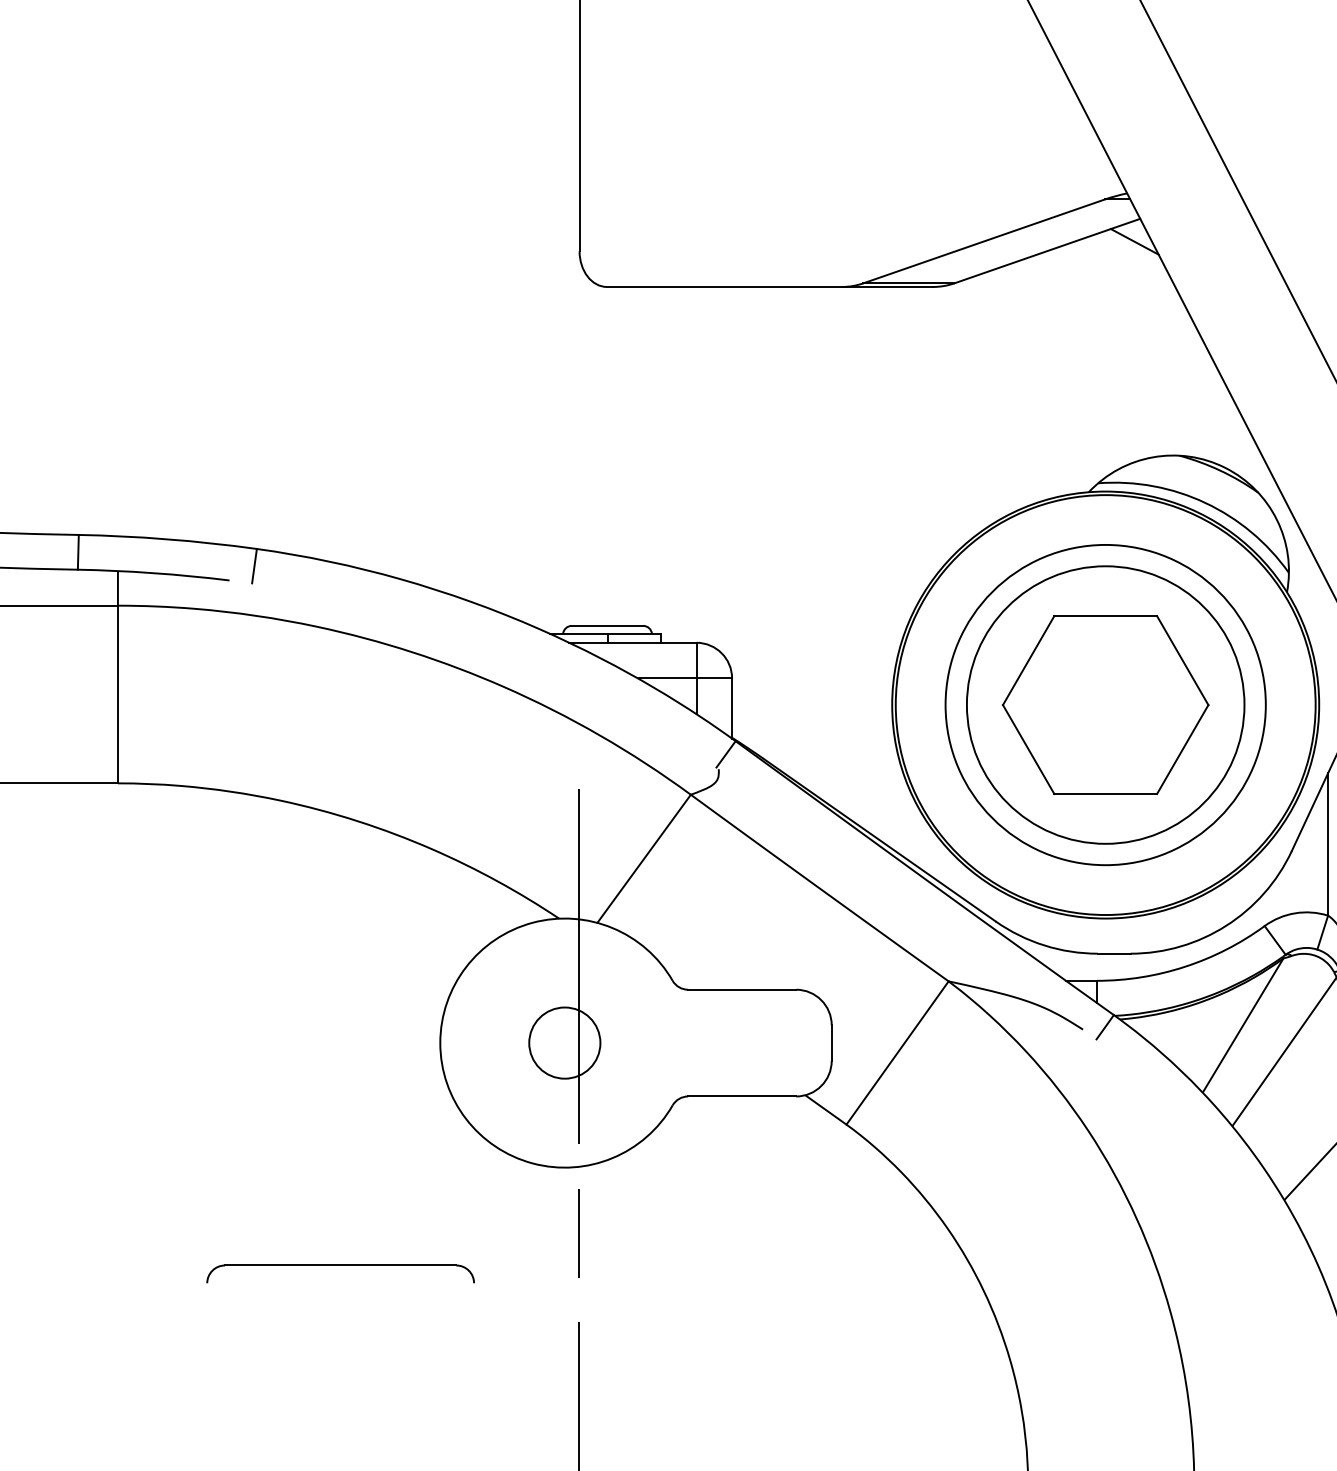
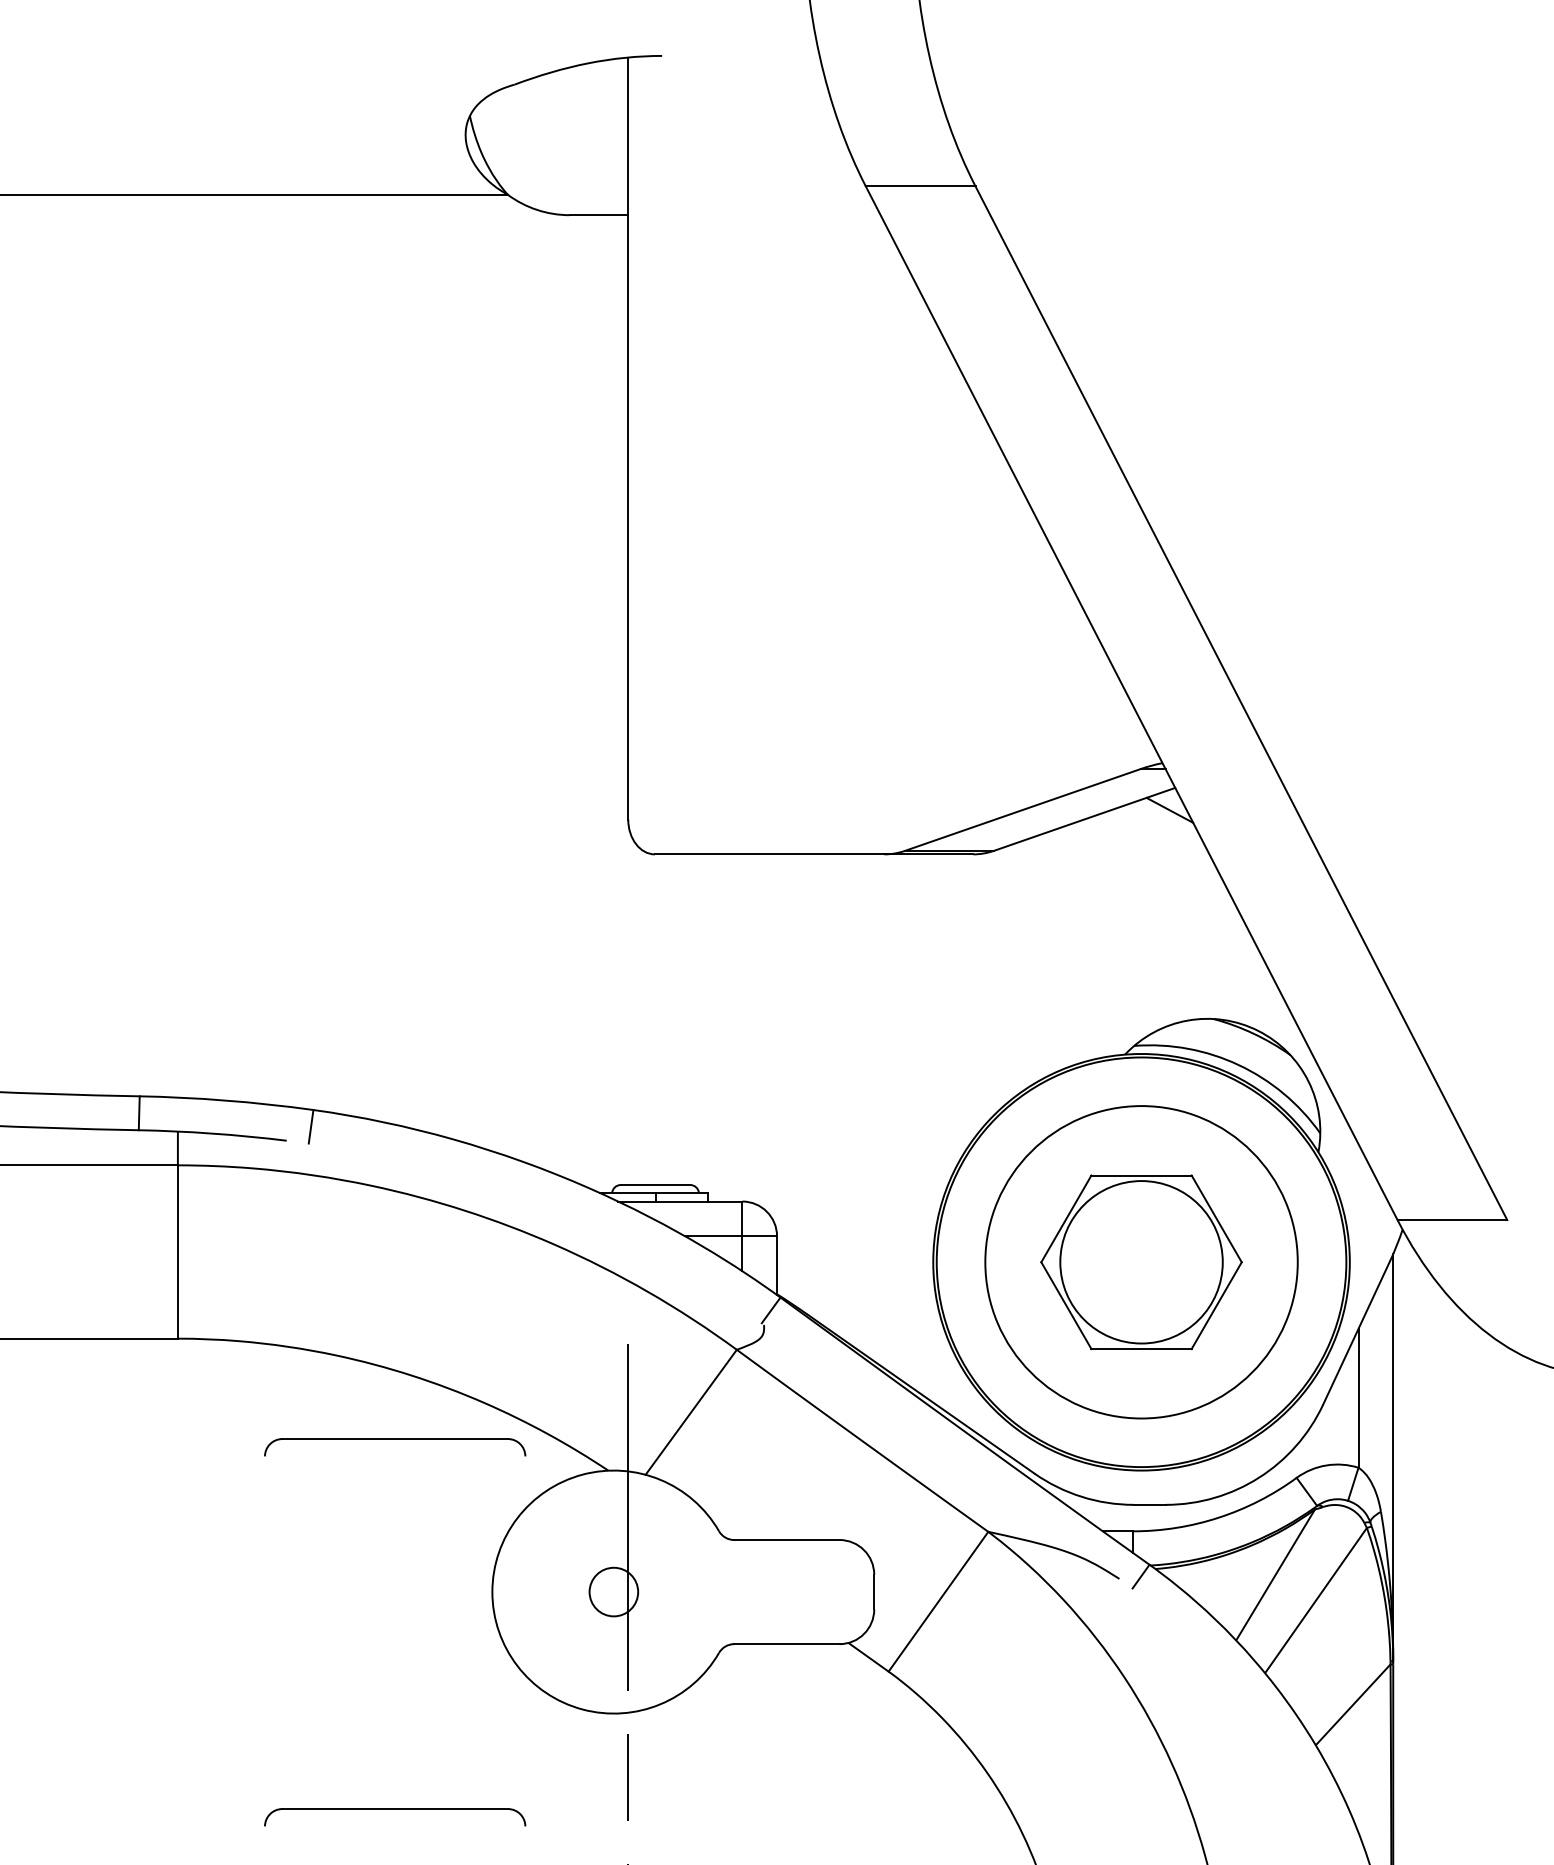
circle: (1105, 704) -> (1141, 1261), size x0.6
part: (341, 886) -> (395, 1439), added
circle: (564, 1042) -> (613, 1591), size x0.7

